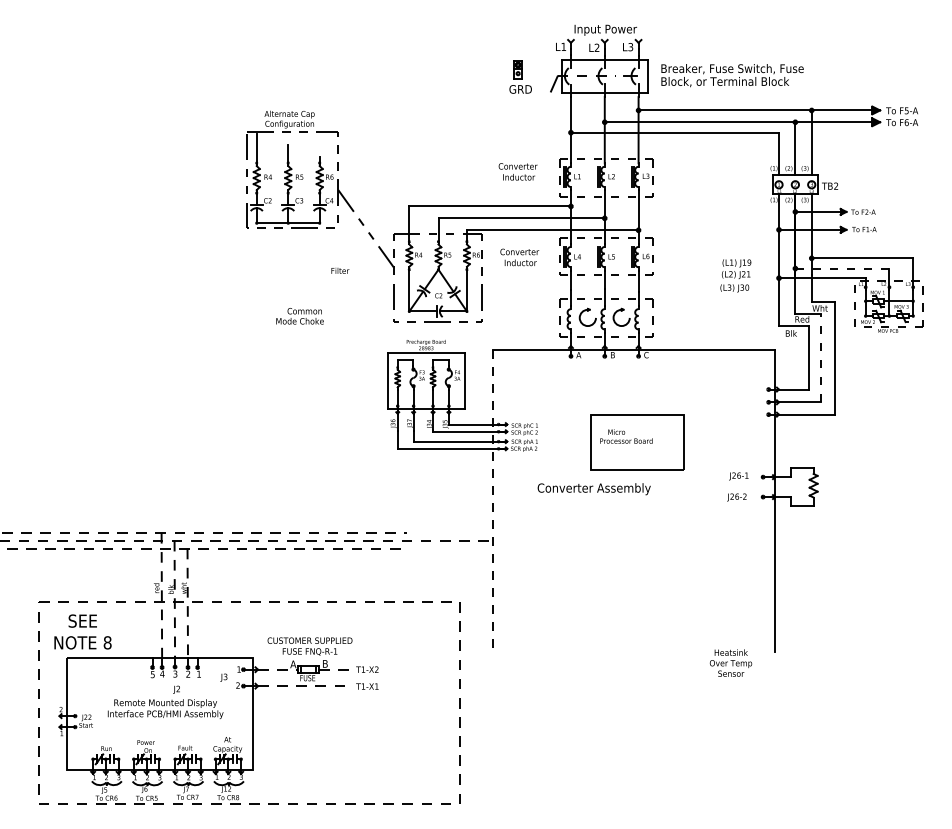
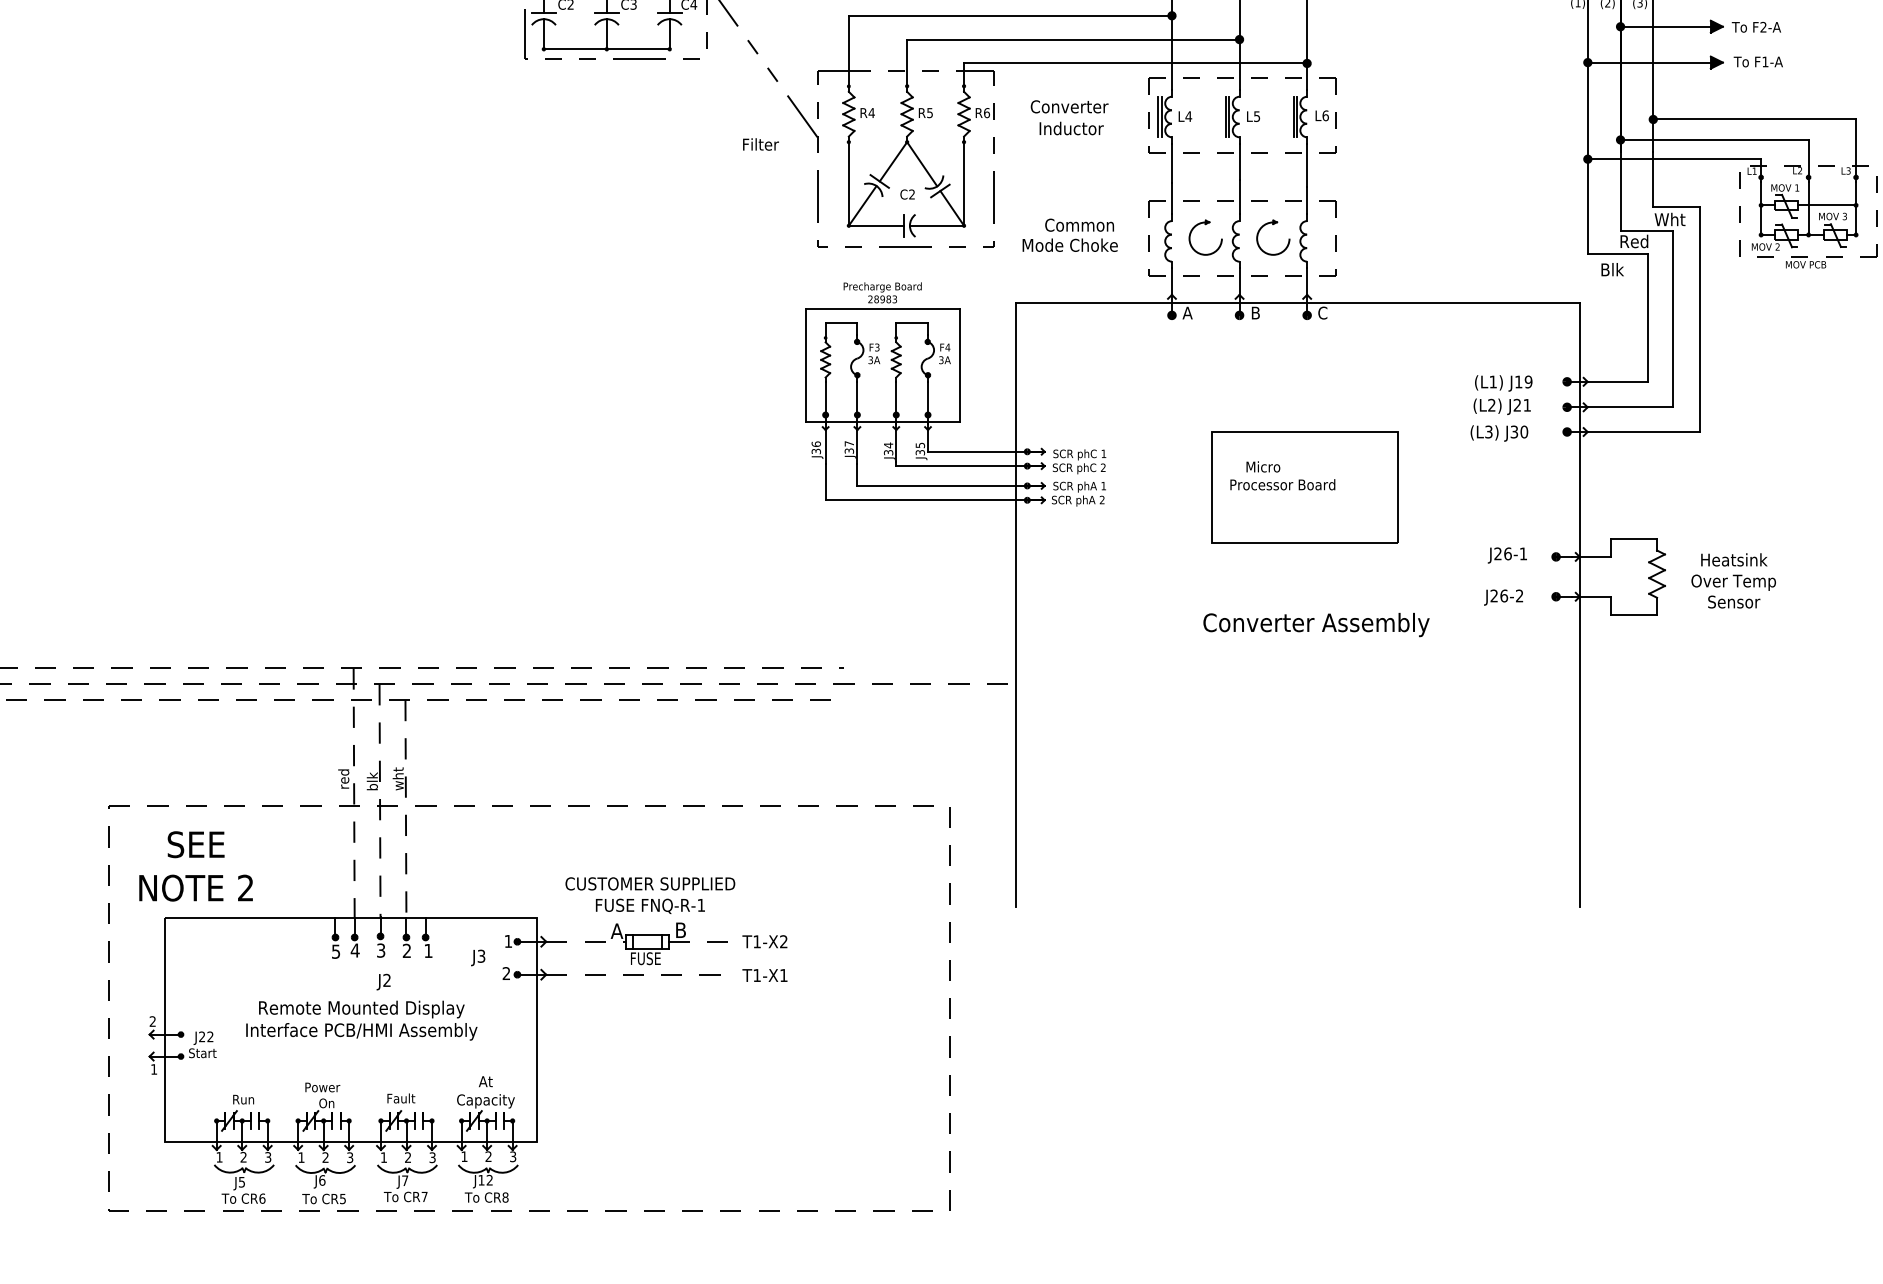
line: (841, 268) -> (1712, 139), dashed -> solid
text: (340, 270) -> (761, 143), moved
text: (735, 275) -> (1500, 407), moved
text: (299, 316) -> (1069, 235), moved
line: (821, 358) -> (1672, 319), dashed -> solid
text: (593, 489) -> (1314, 625), moved
line: (492, 501) -> (1015, 605), dashed -> solid
text: (107, 642) -> (245, 887), 8 -> 2
text: (730, 662) -> (1732, 579), moved

